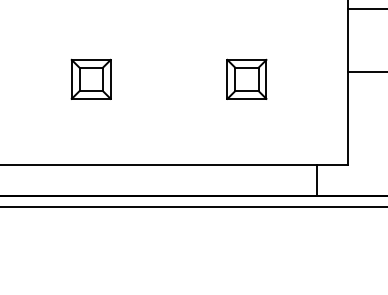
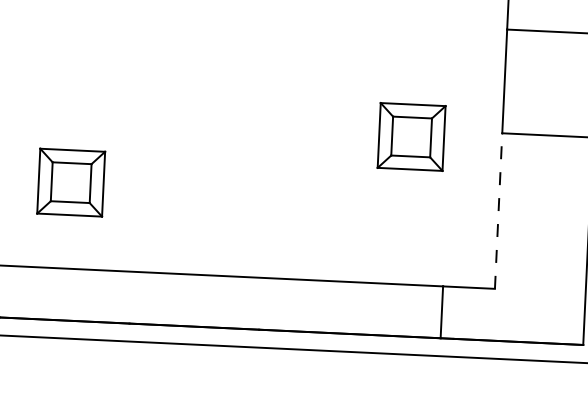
part: (90, 78) -> (70, 181), moved
part: (246, 78) -> (410, 135), moved
line: (348, 118) -> (499, 211), solid -> dashed

